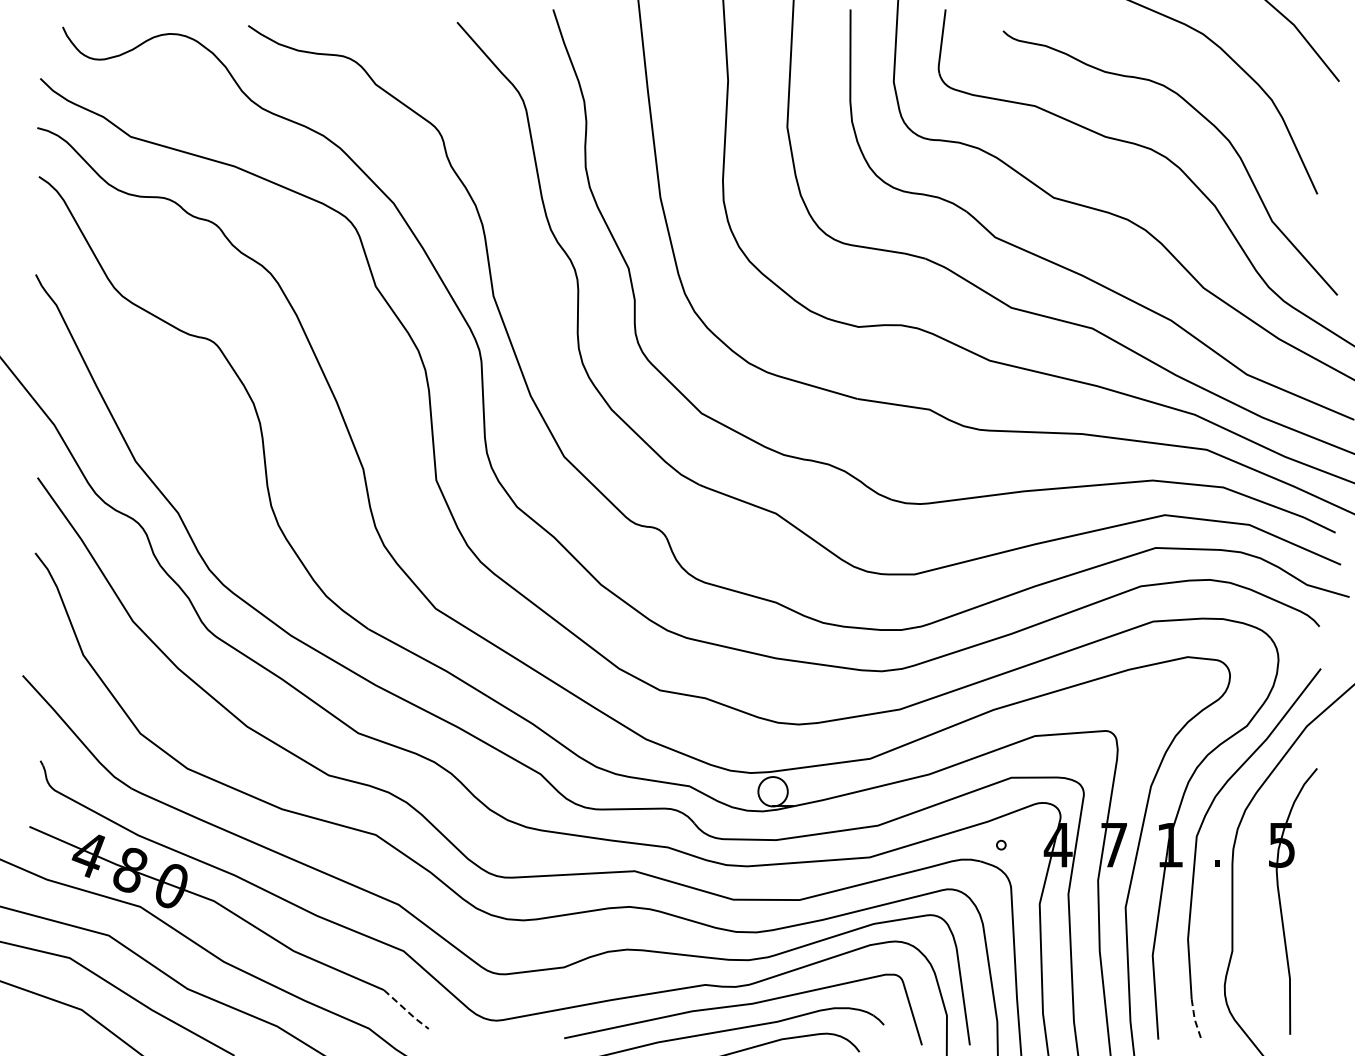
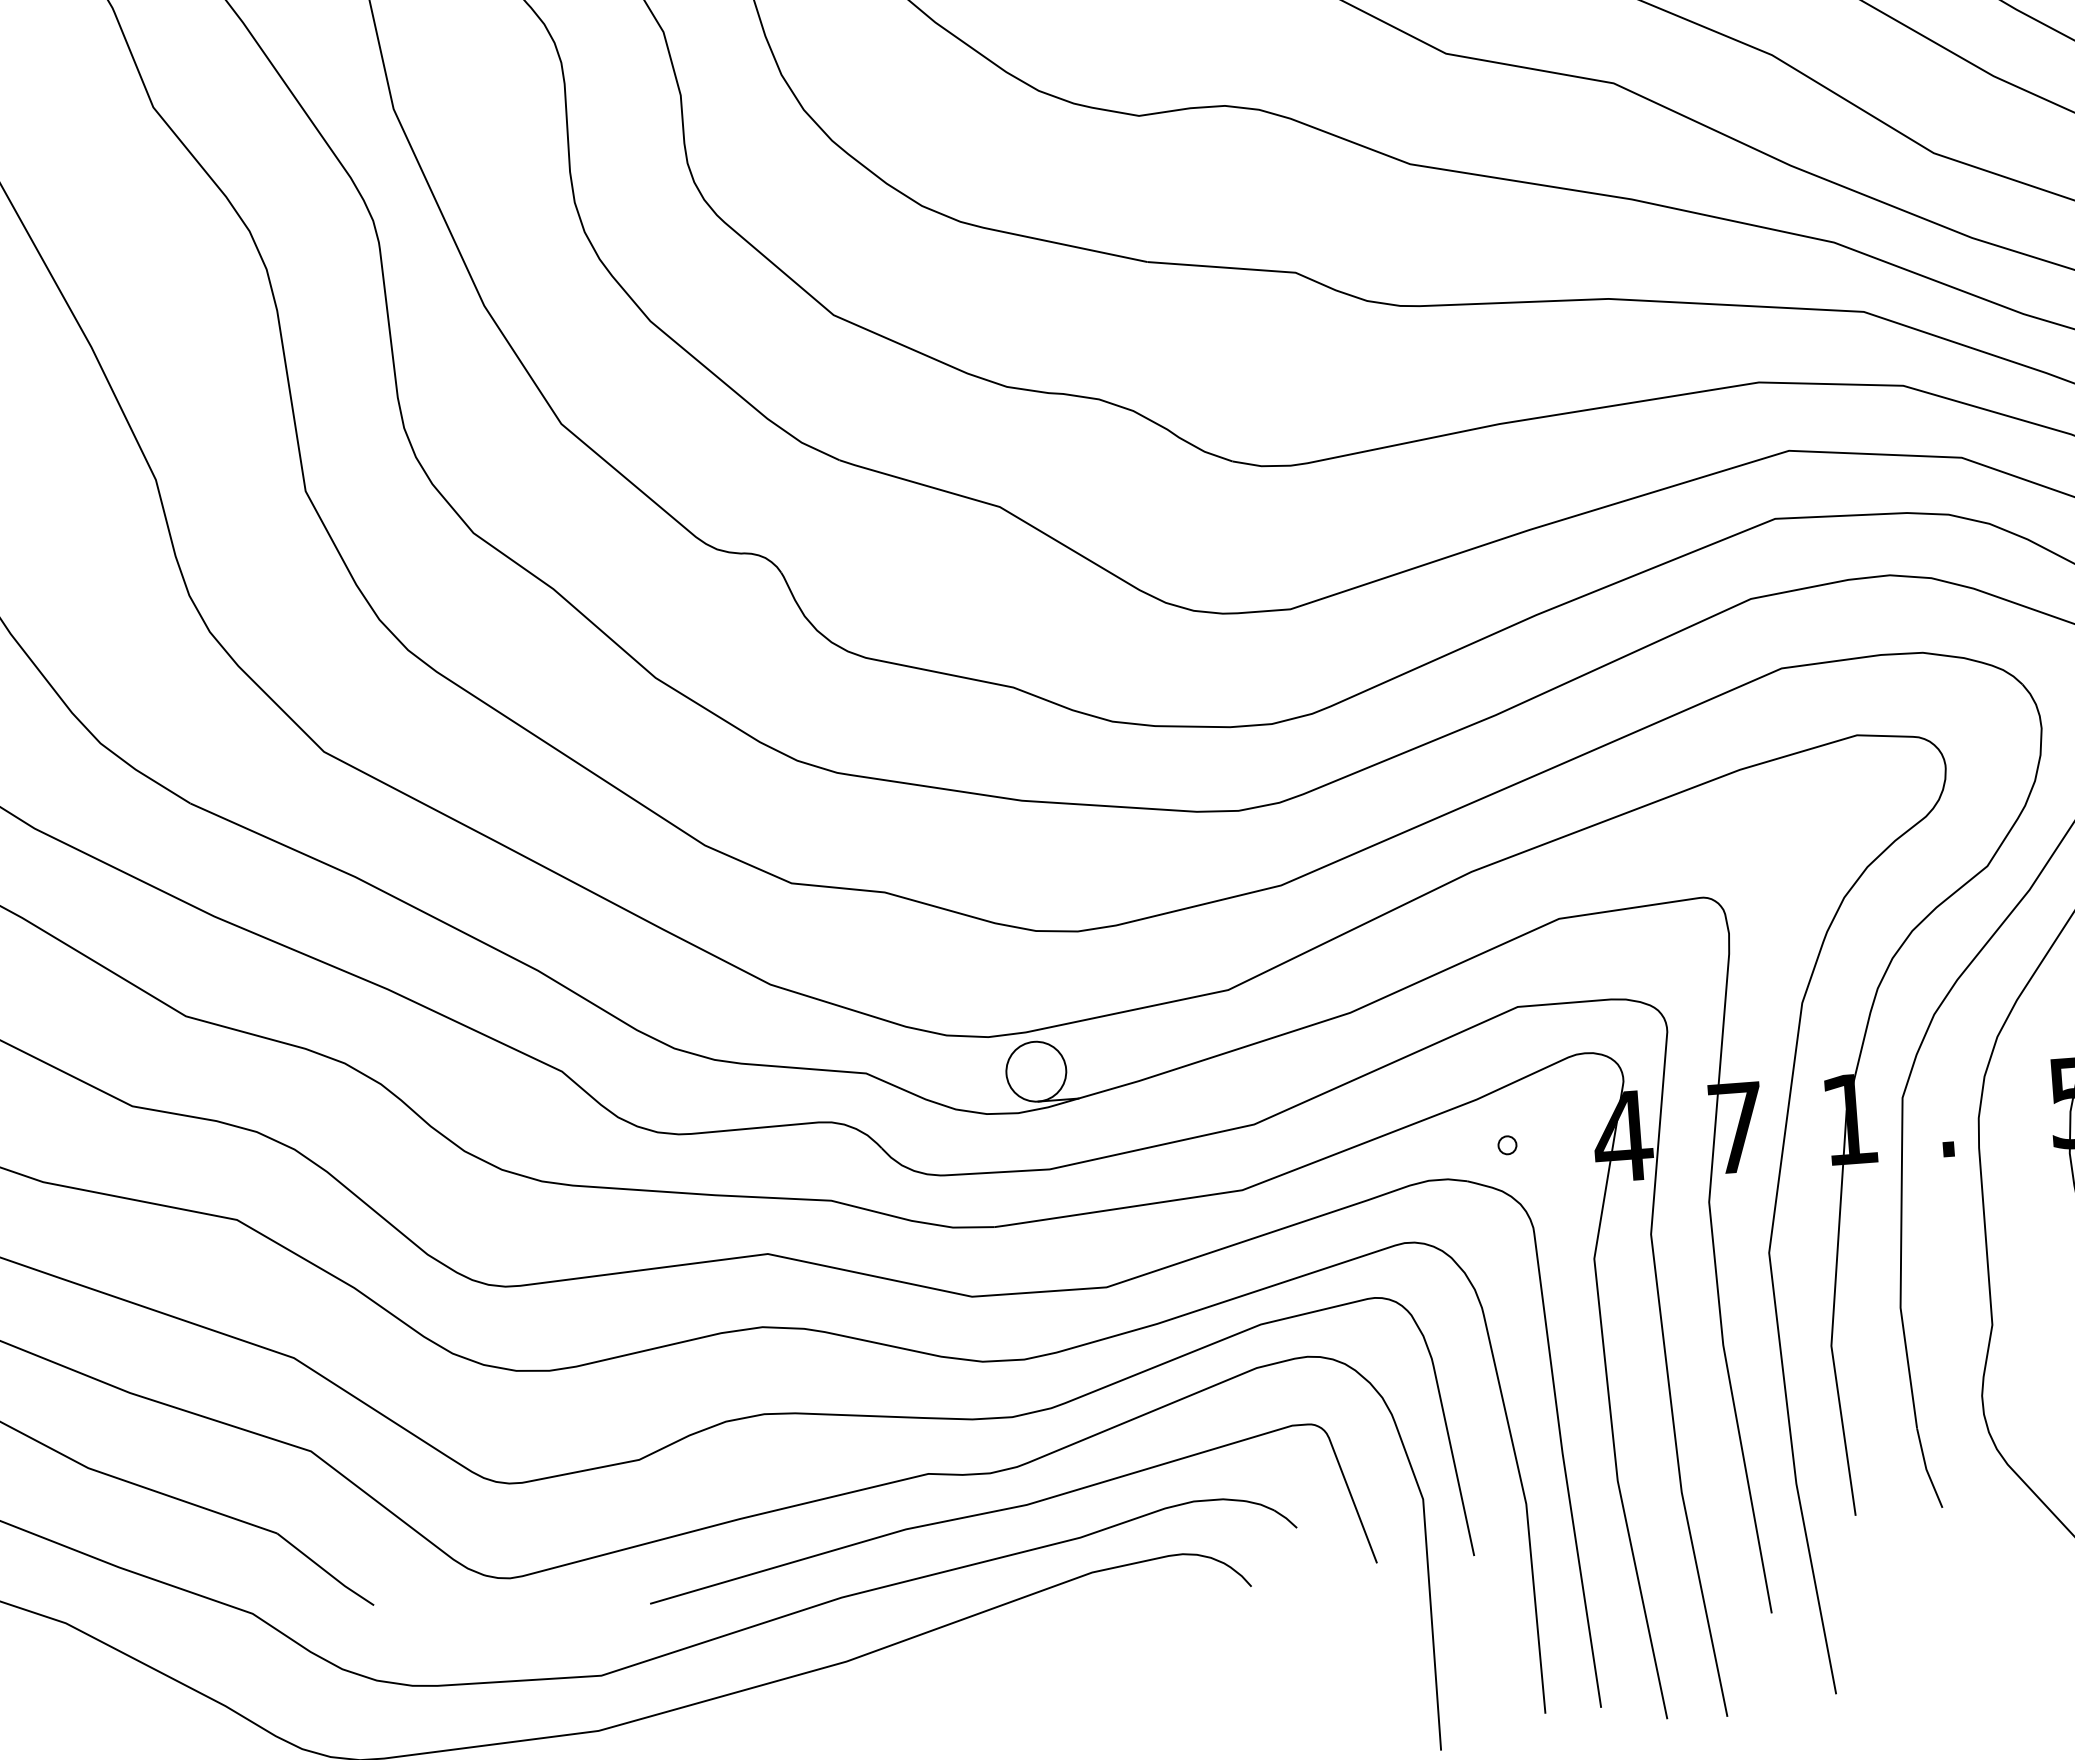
line: (406, 1010) -> (326, 1571), dashed -> solid
line: (1194, 1019) -> (1925, 1469), dashed -> solid

